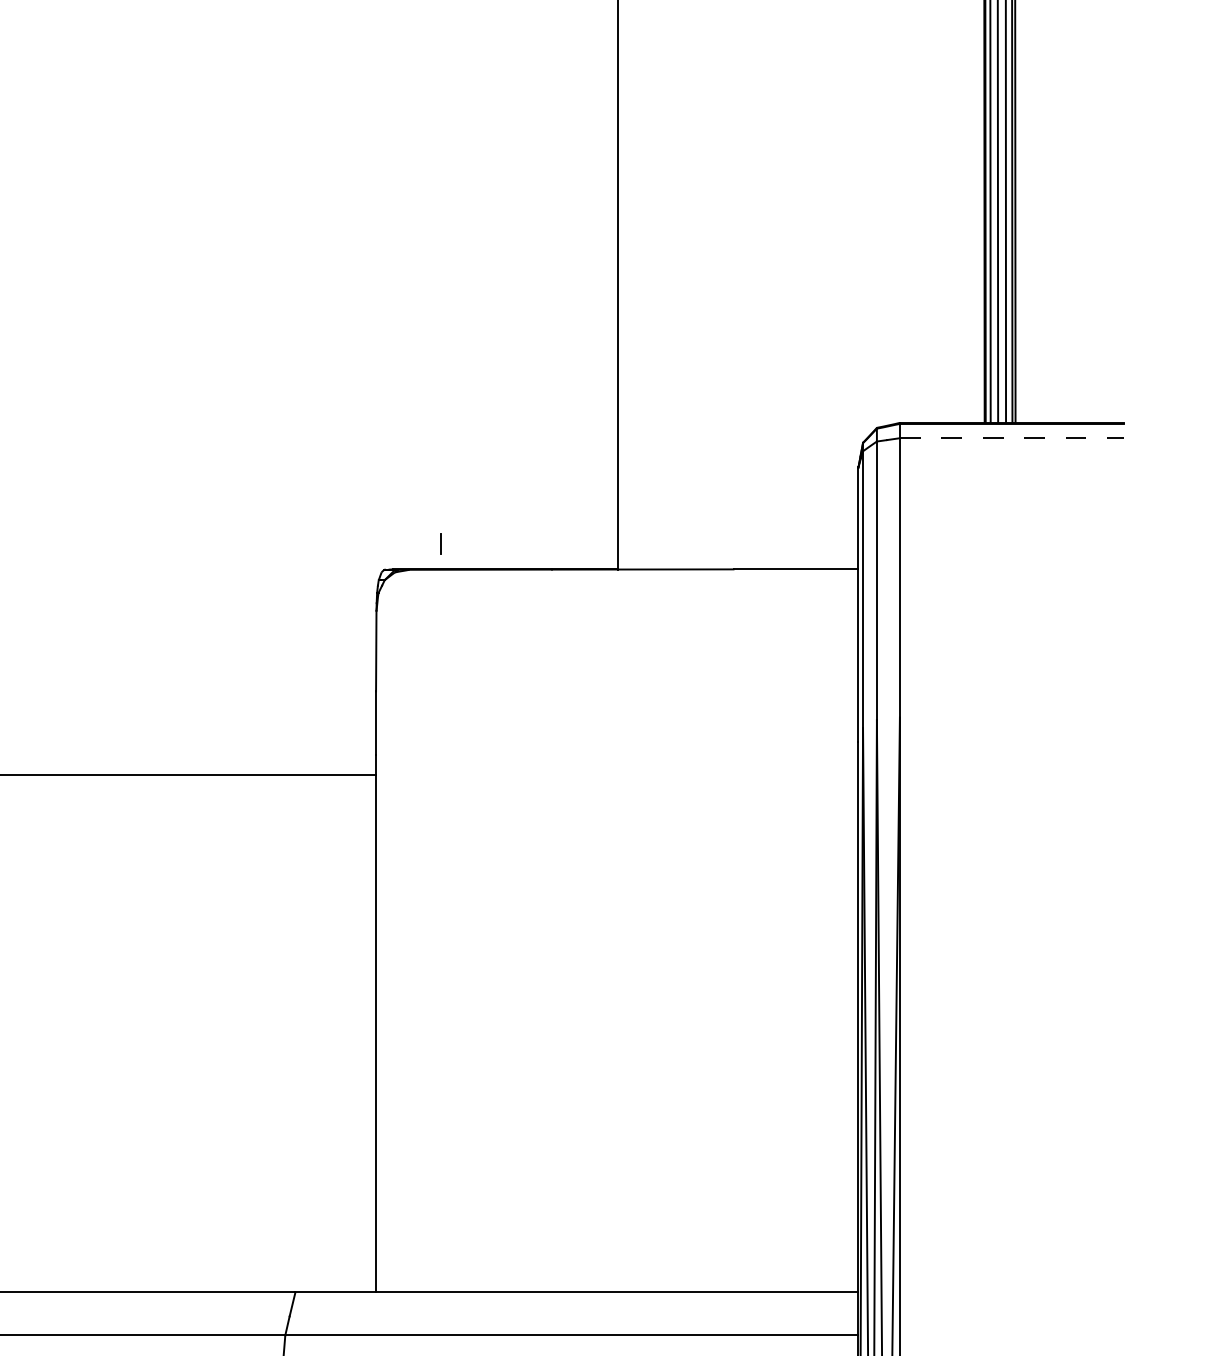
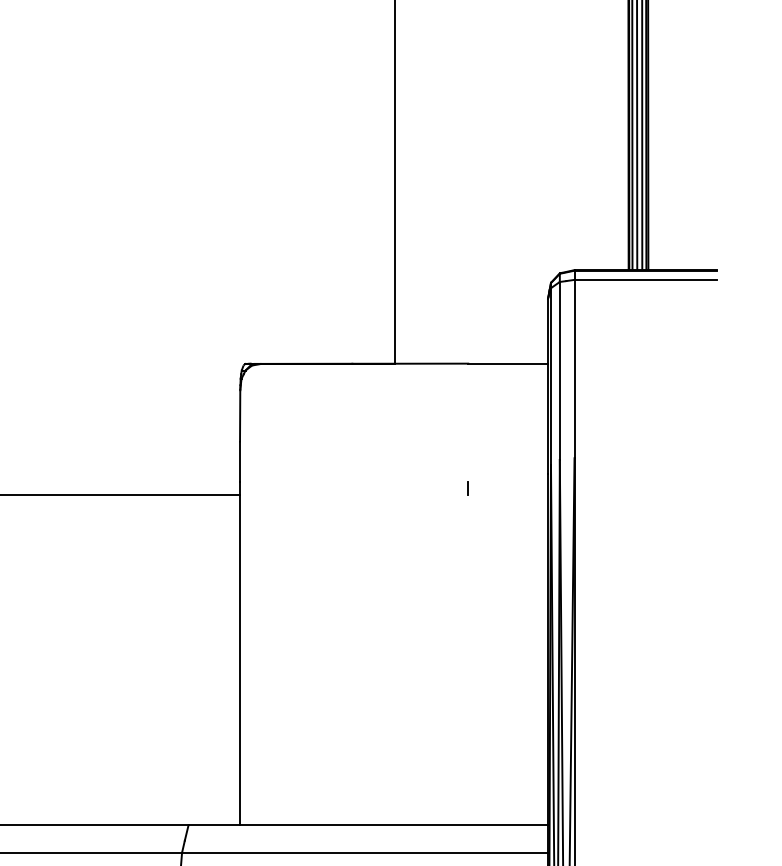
line: (1012, 437) -> (646, 279), dashed -> solid
line: (439, 544) -> (467, 488), moved

